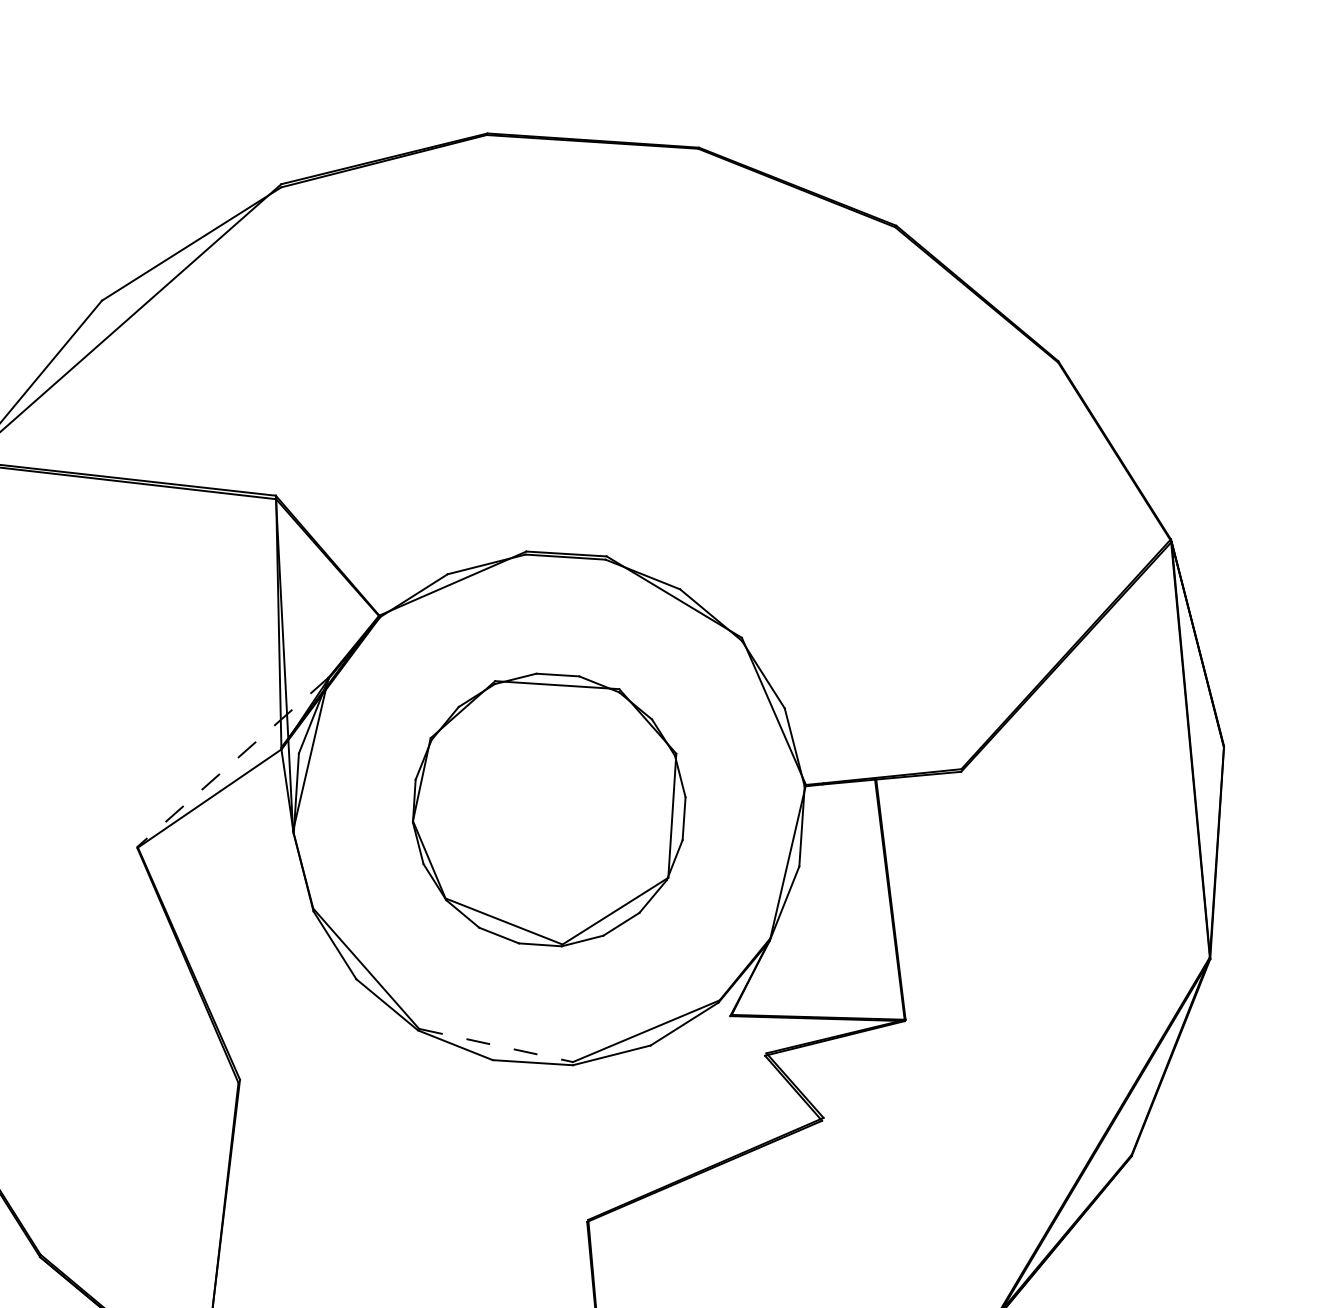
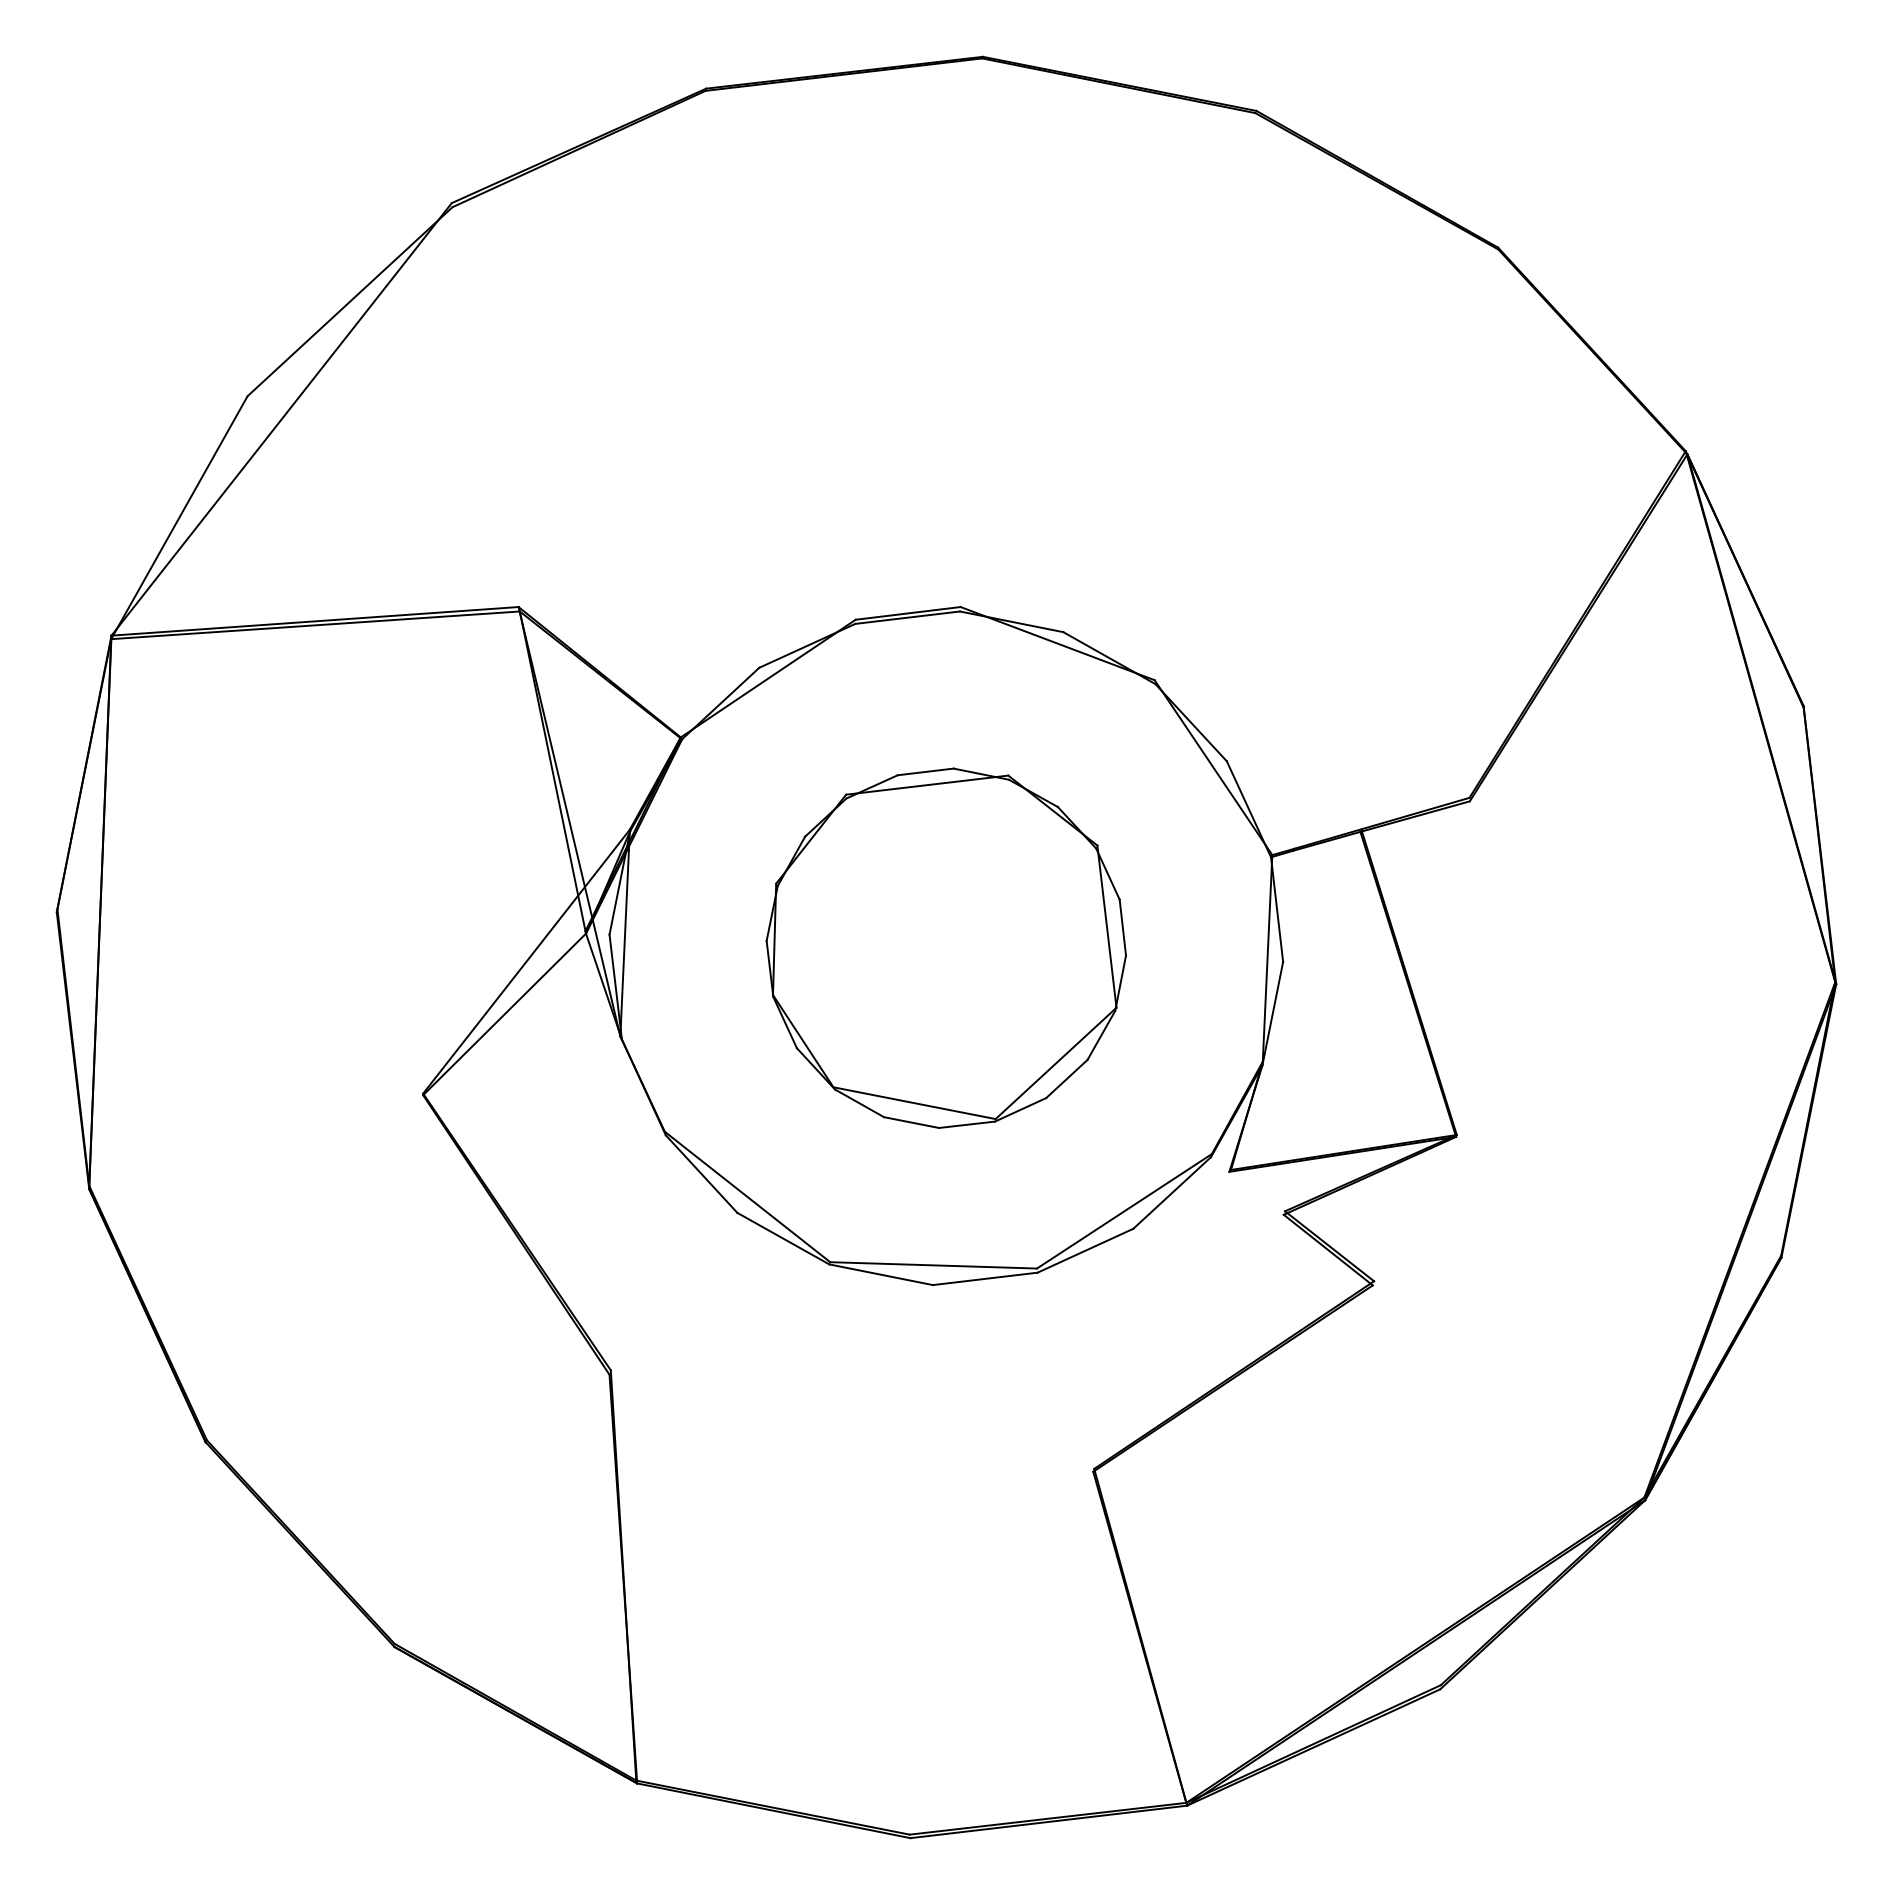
line: (233, 762) -> (526, 961), dashed -> solid
line: (496, 1045) -> (934, 1265), dashed -> solid

